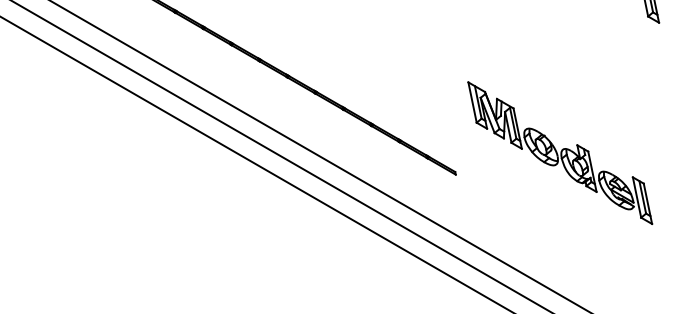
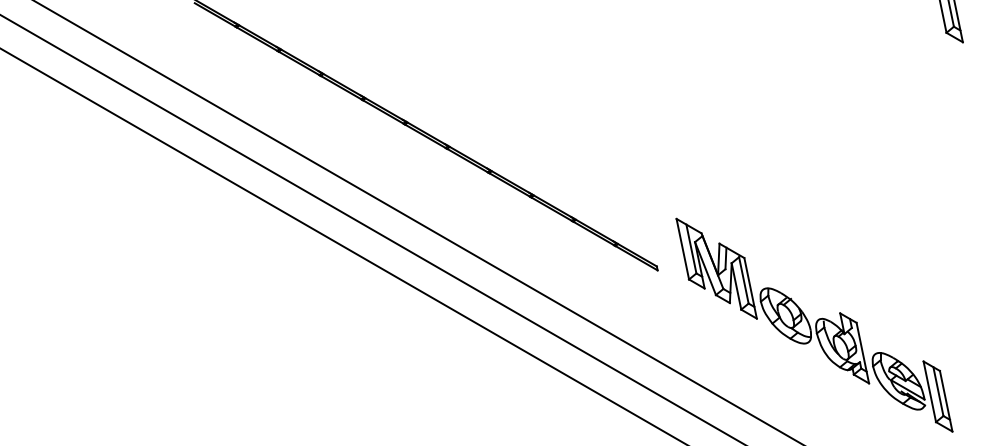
part: (560, 152) -> (814, 324), moved

